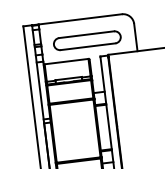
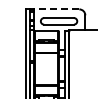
line: (80, 19) -> (56, 9), solid -> dashed

